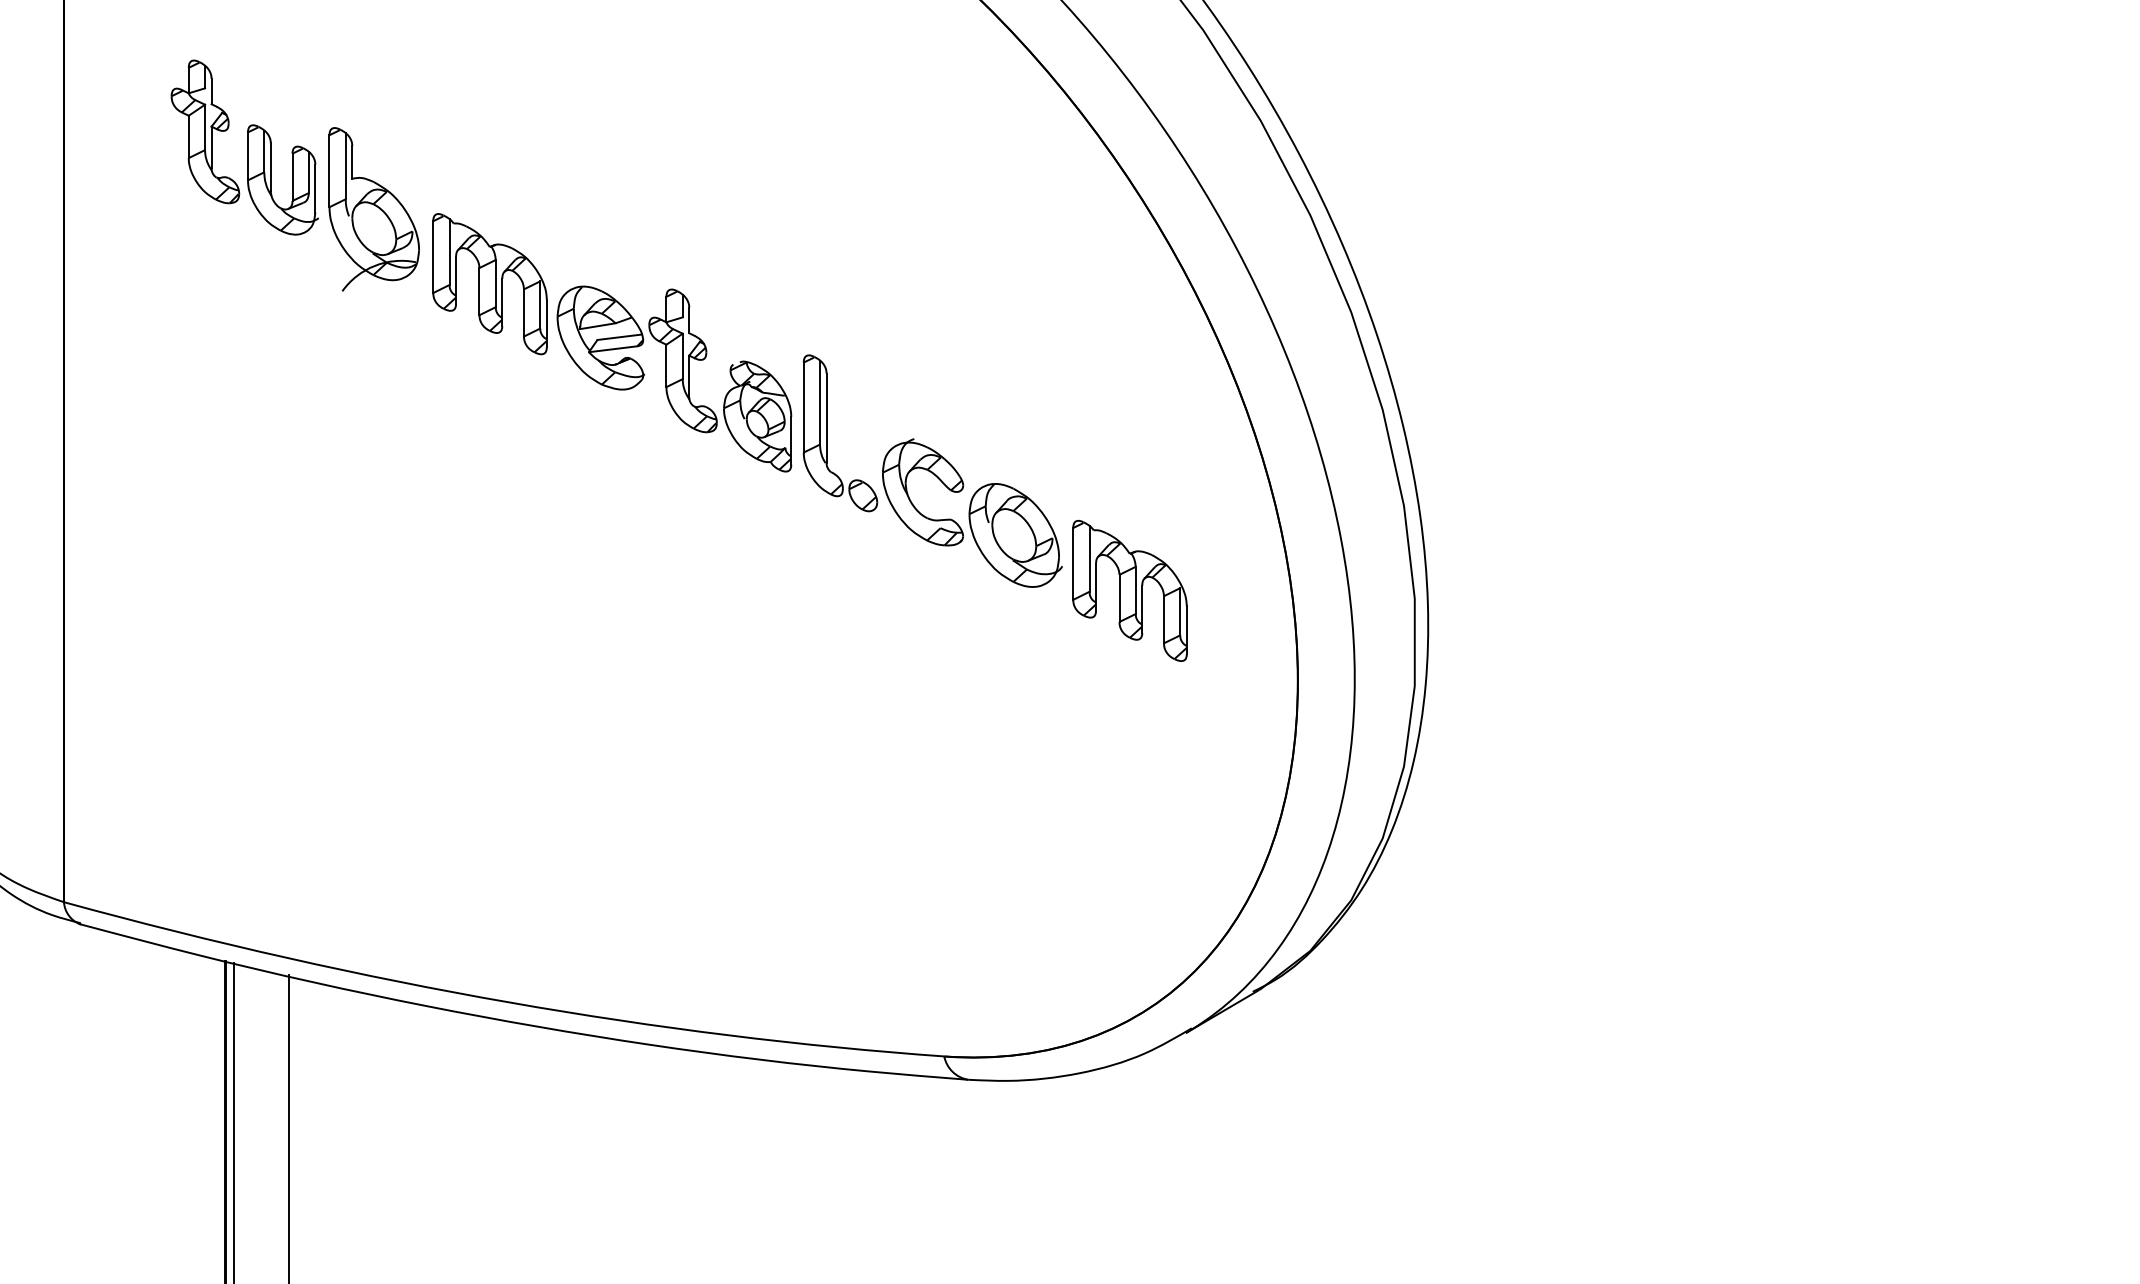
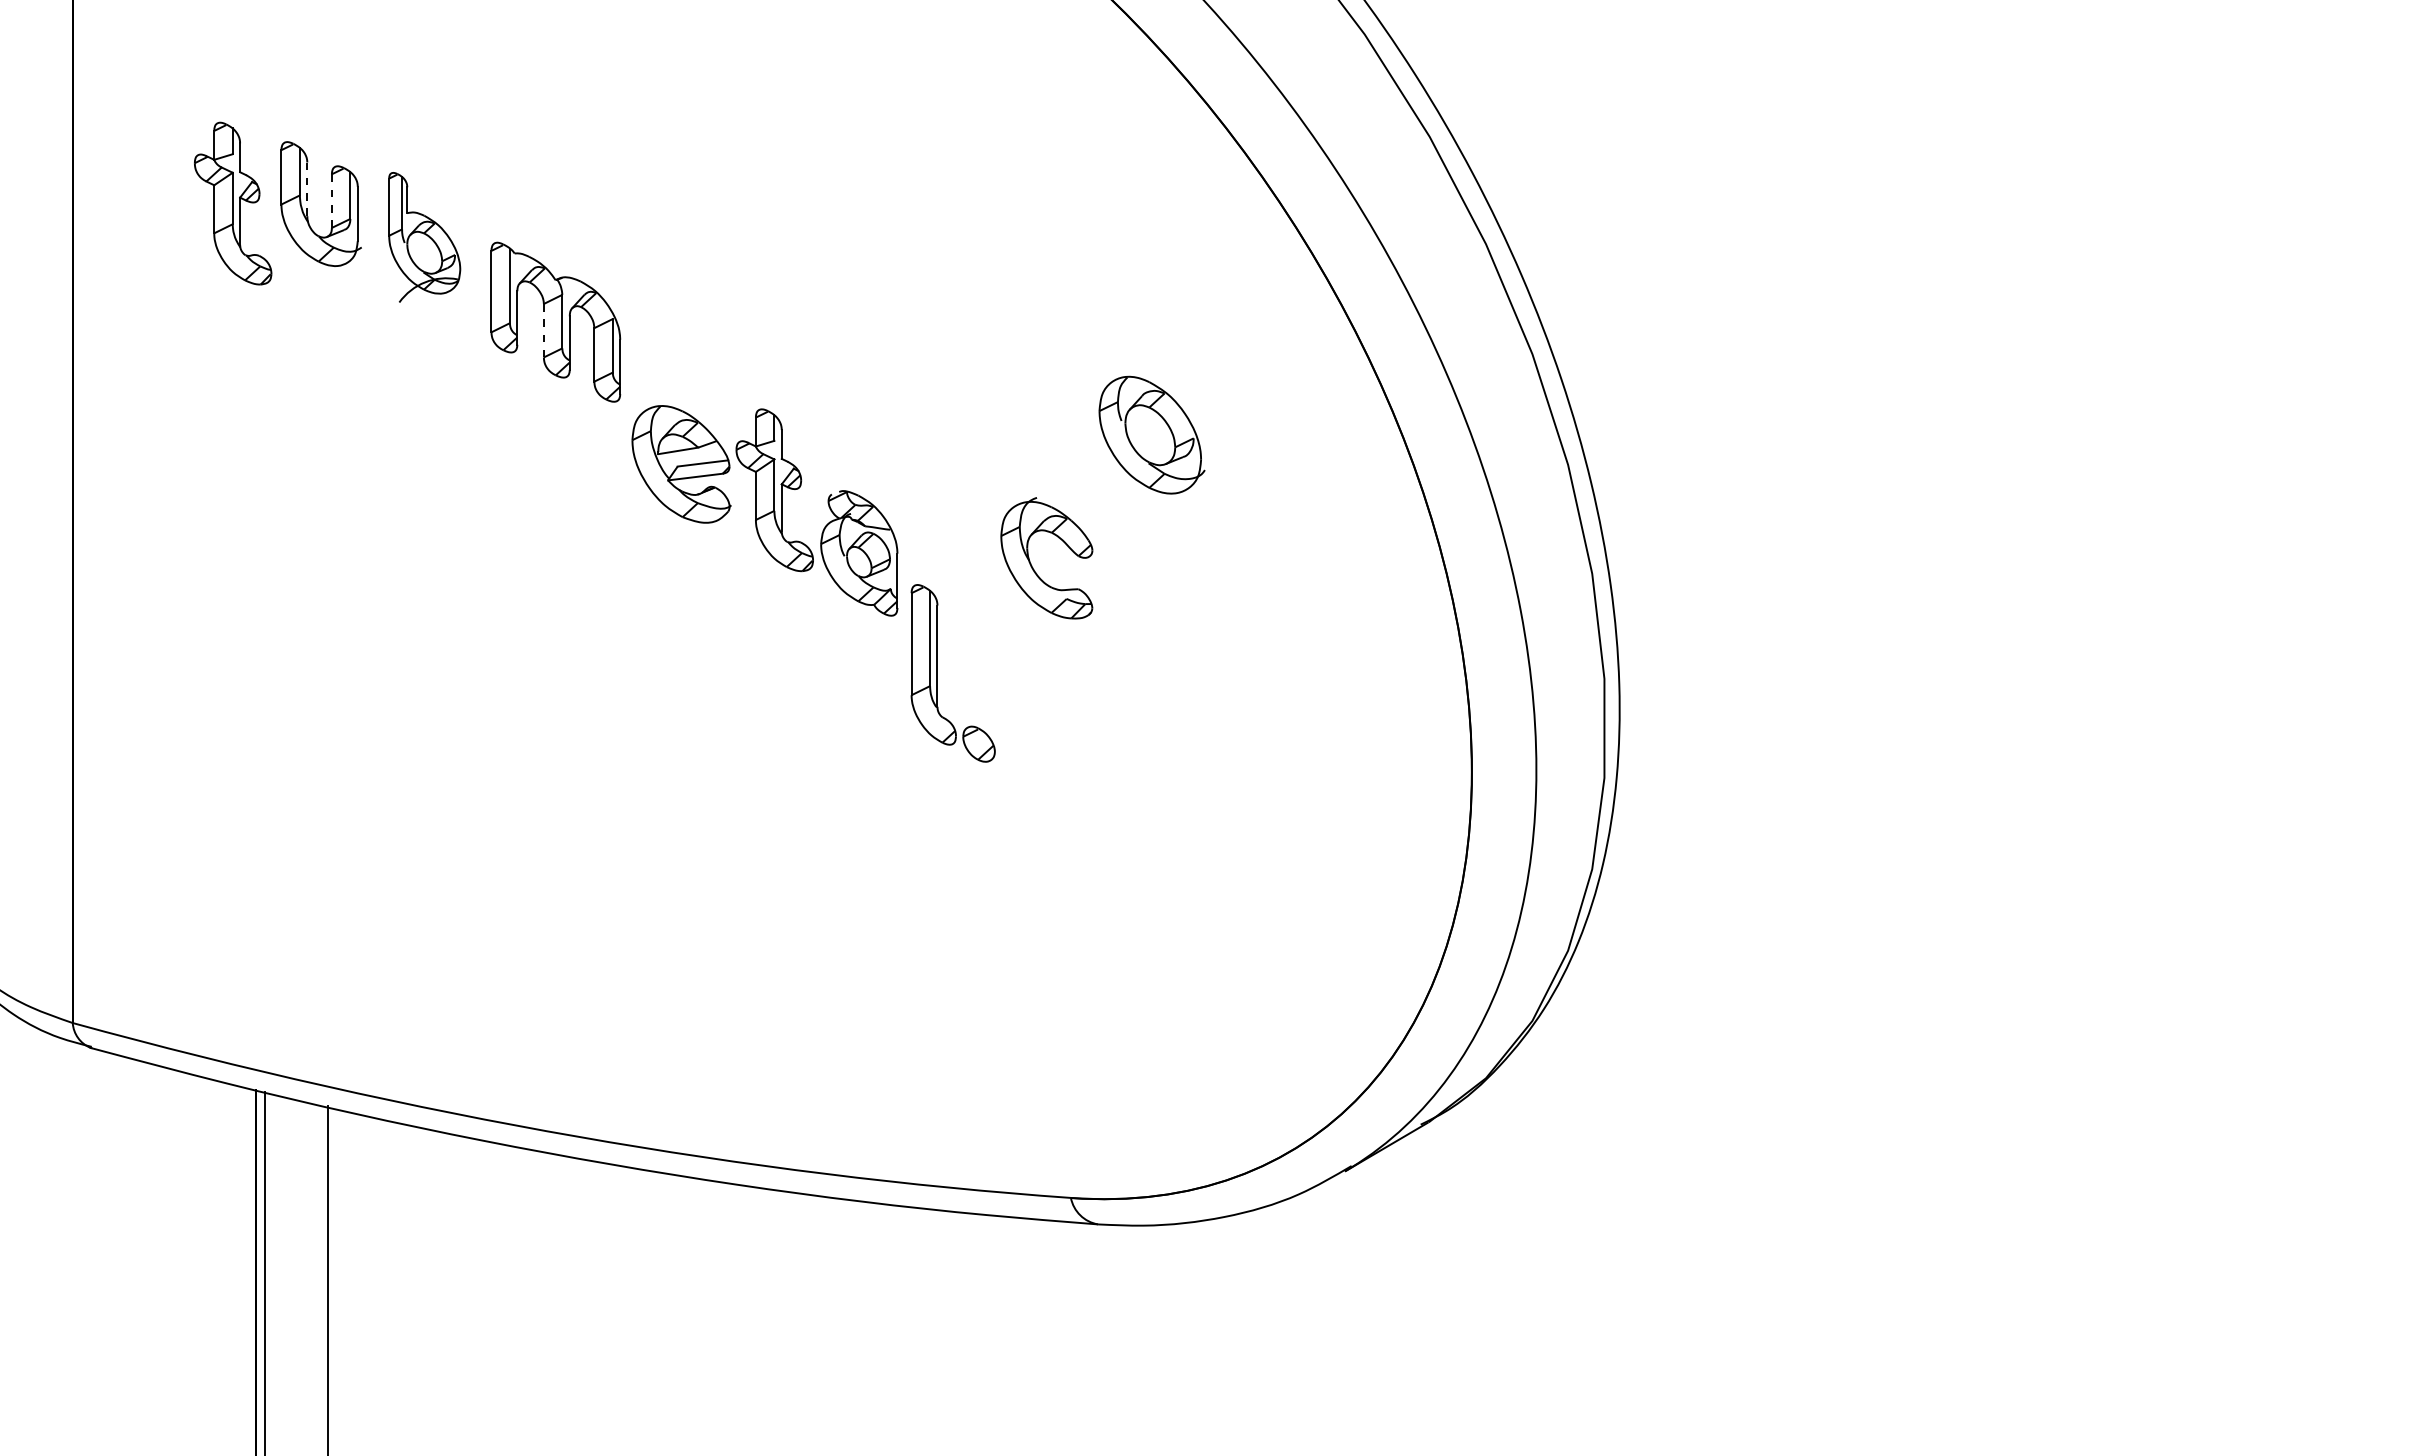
part: (205, 131) -> (233, 203), moved
line: (270, 167) -> (307, 189), solid -> dashed
line: (292, 177) -> (331, 201), solid -> dashed
part: (374, 209) -> (424, 237), size x0.7
line: (479, 291) -> (543, 330), solid -> dashed
part: (674, 378) -> (764, 510), moved
part: (826, 433) -> (937, 673), moved
part: (1015, 534) -> (1151, 434), moved
part: (1129, 590) -> (1281, 669), removed

